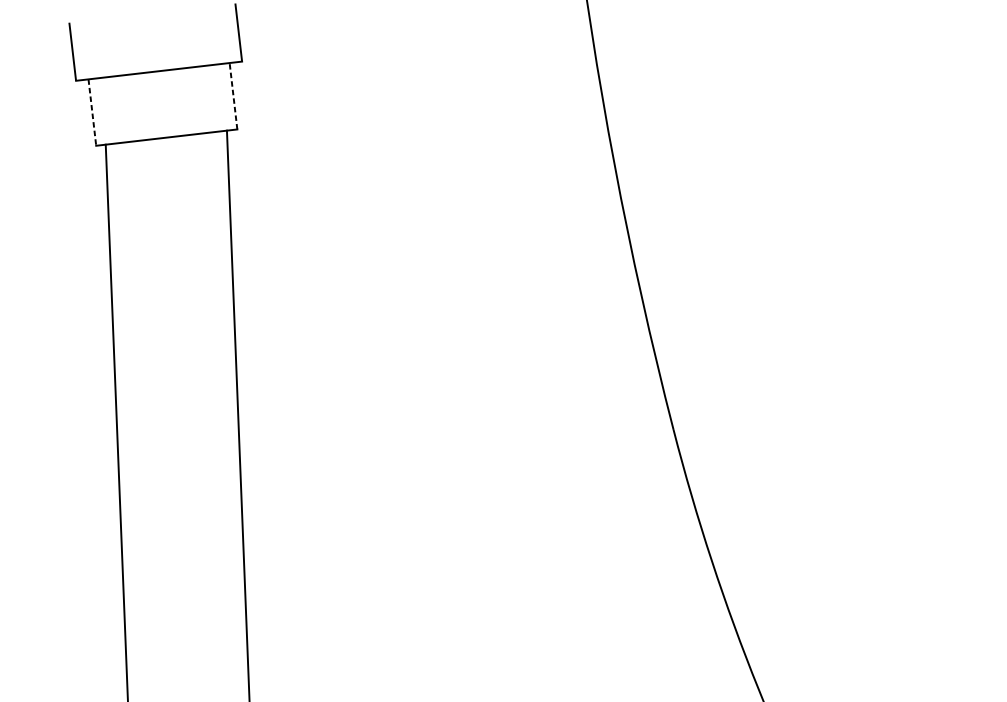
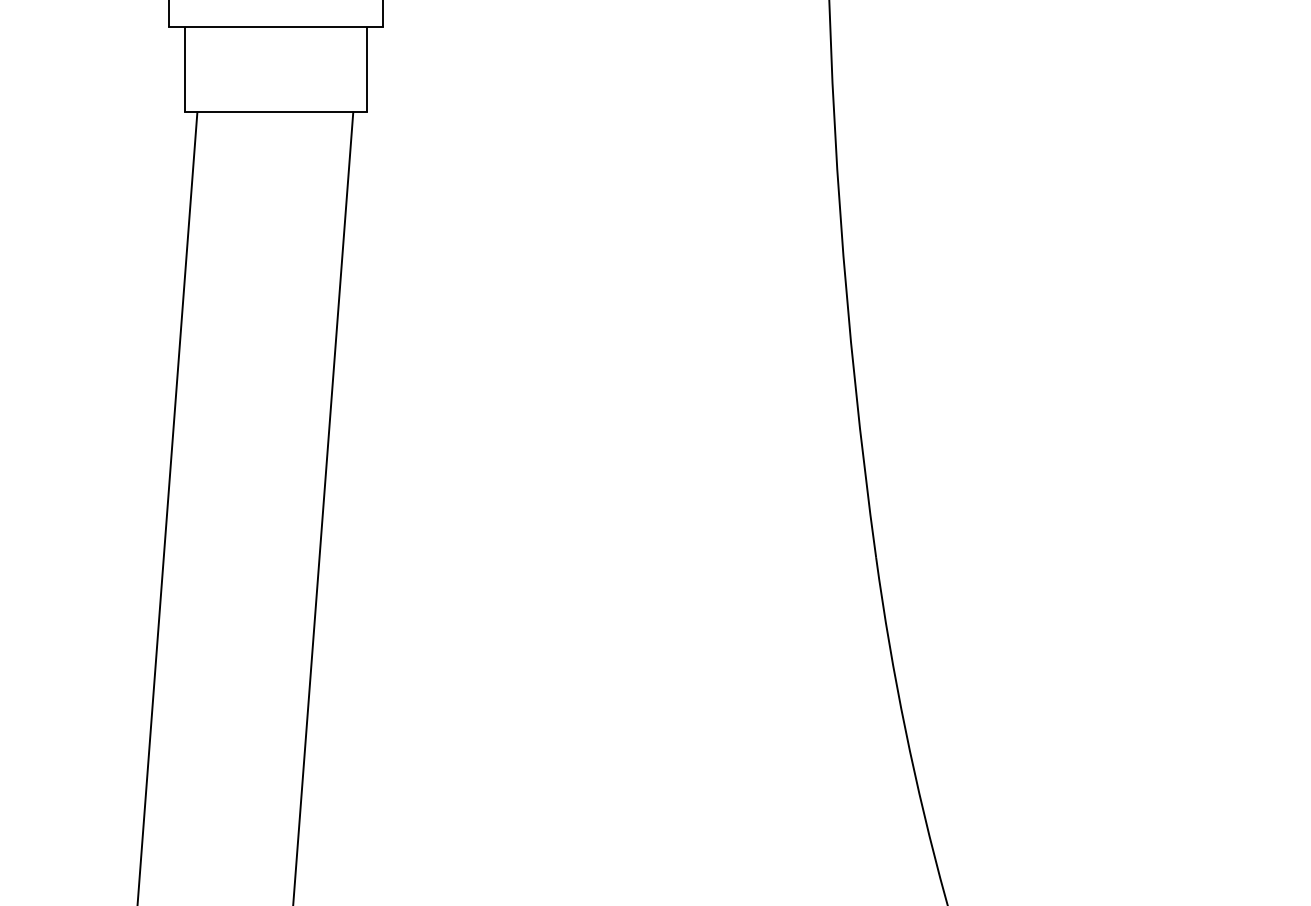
line: (233, 96) -> (366, 69), dashed -> solid
line: (92, 112) -> (185, 69), dashed -> solid

